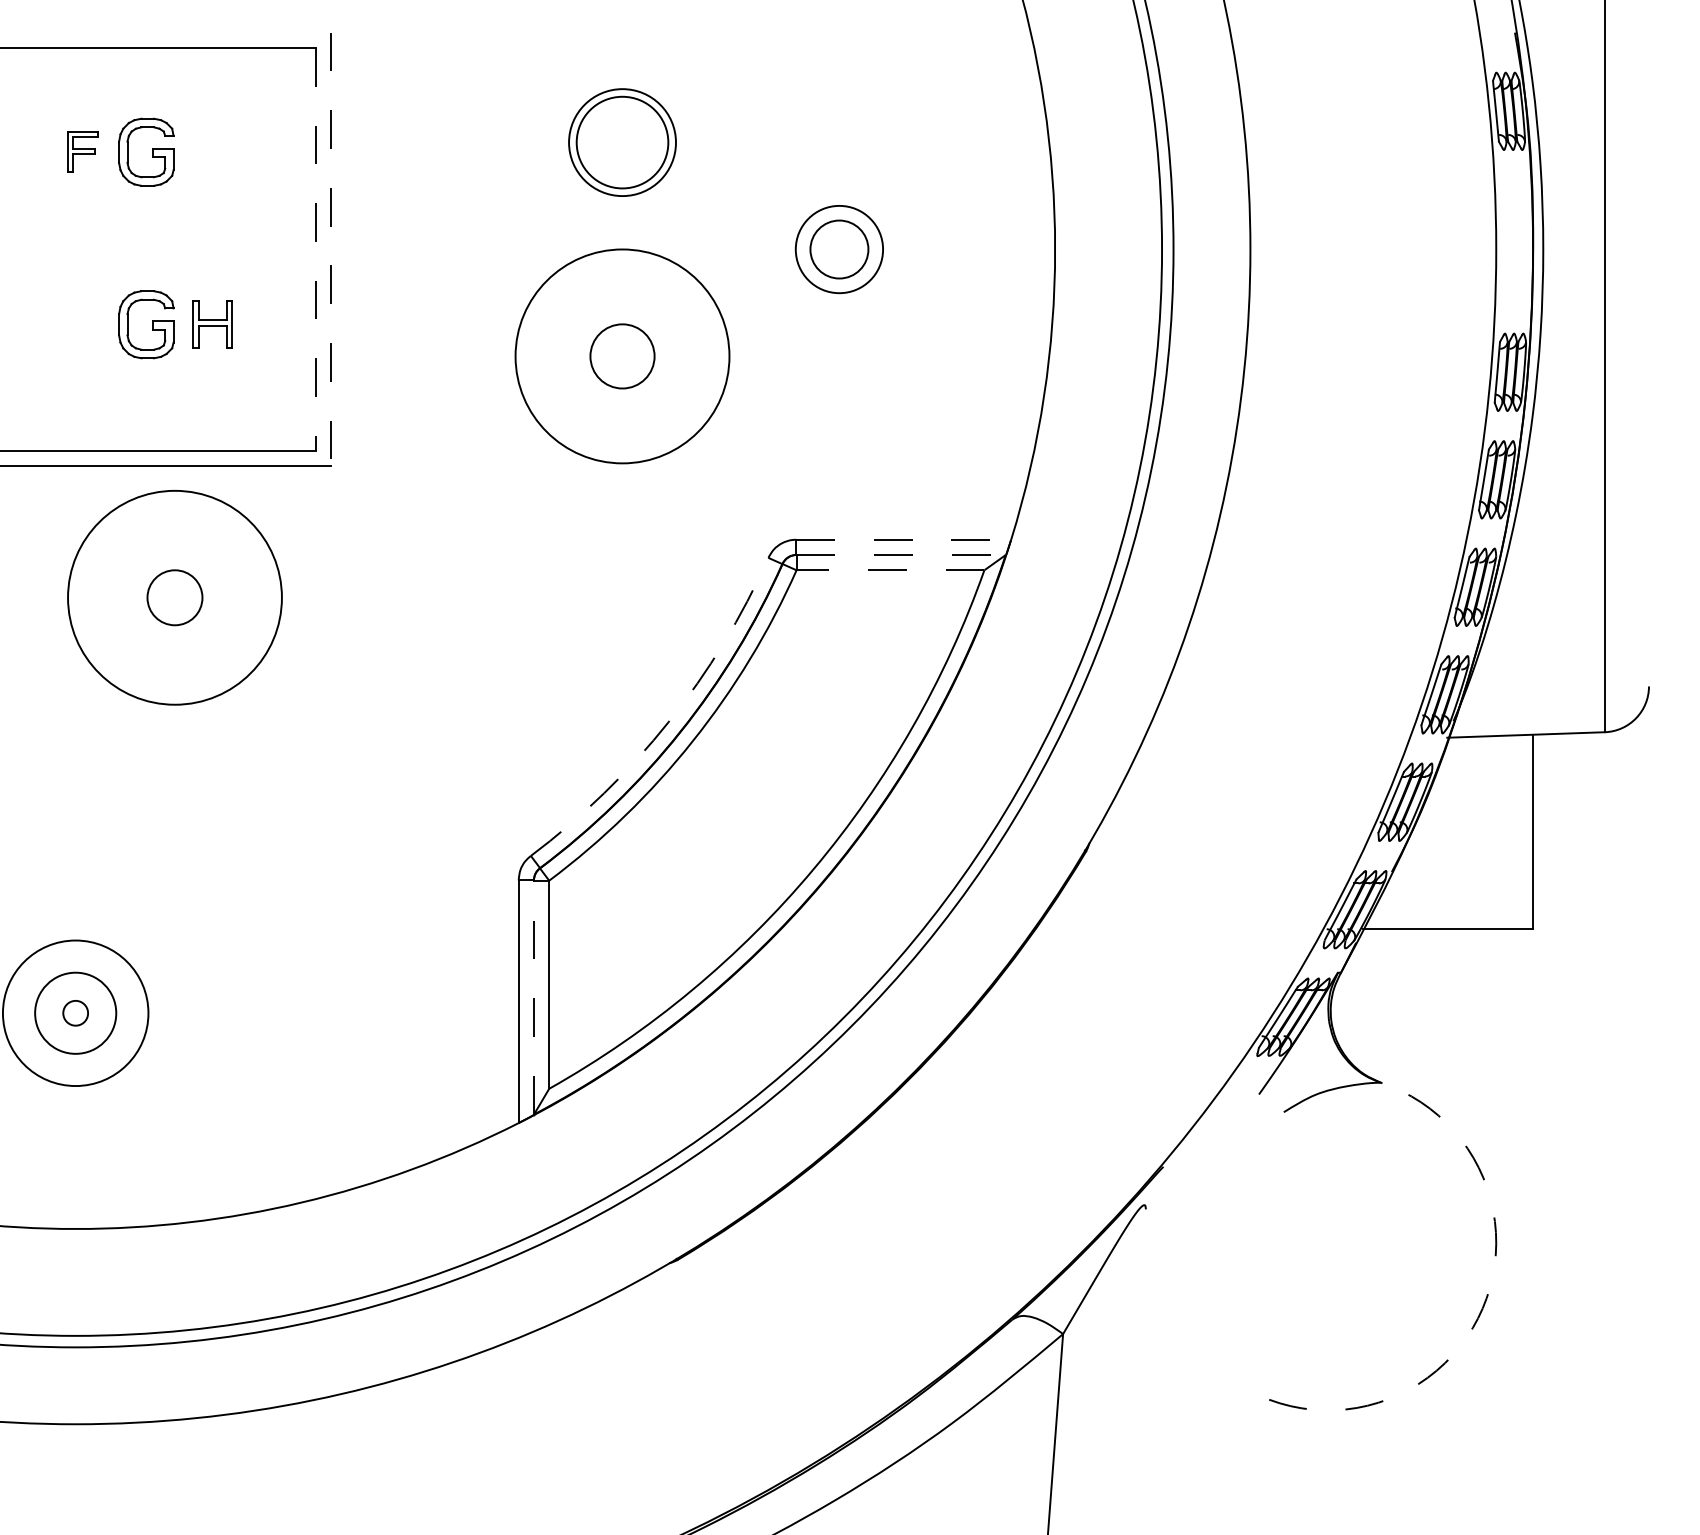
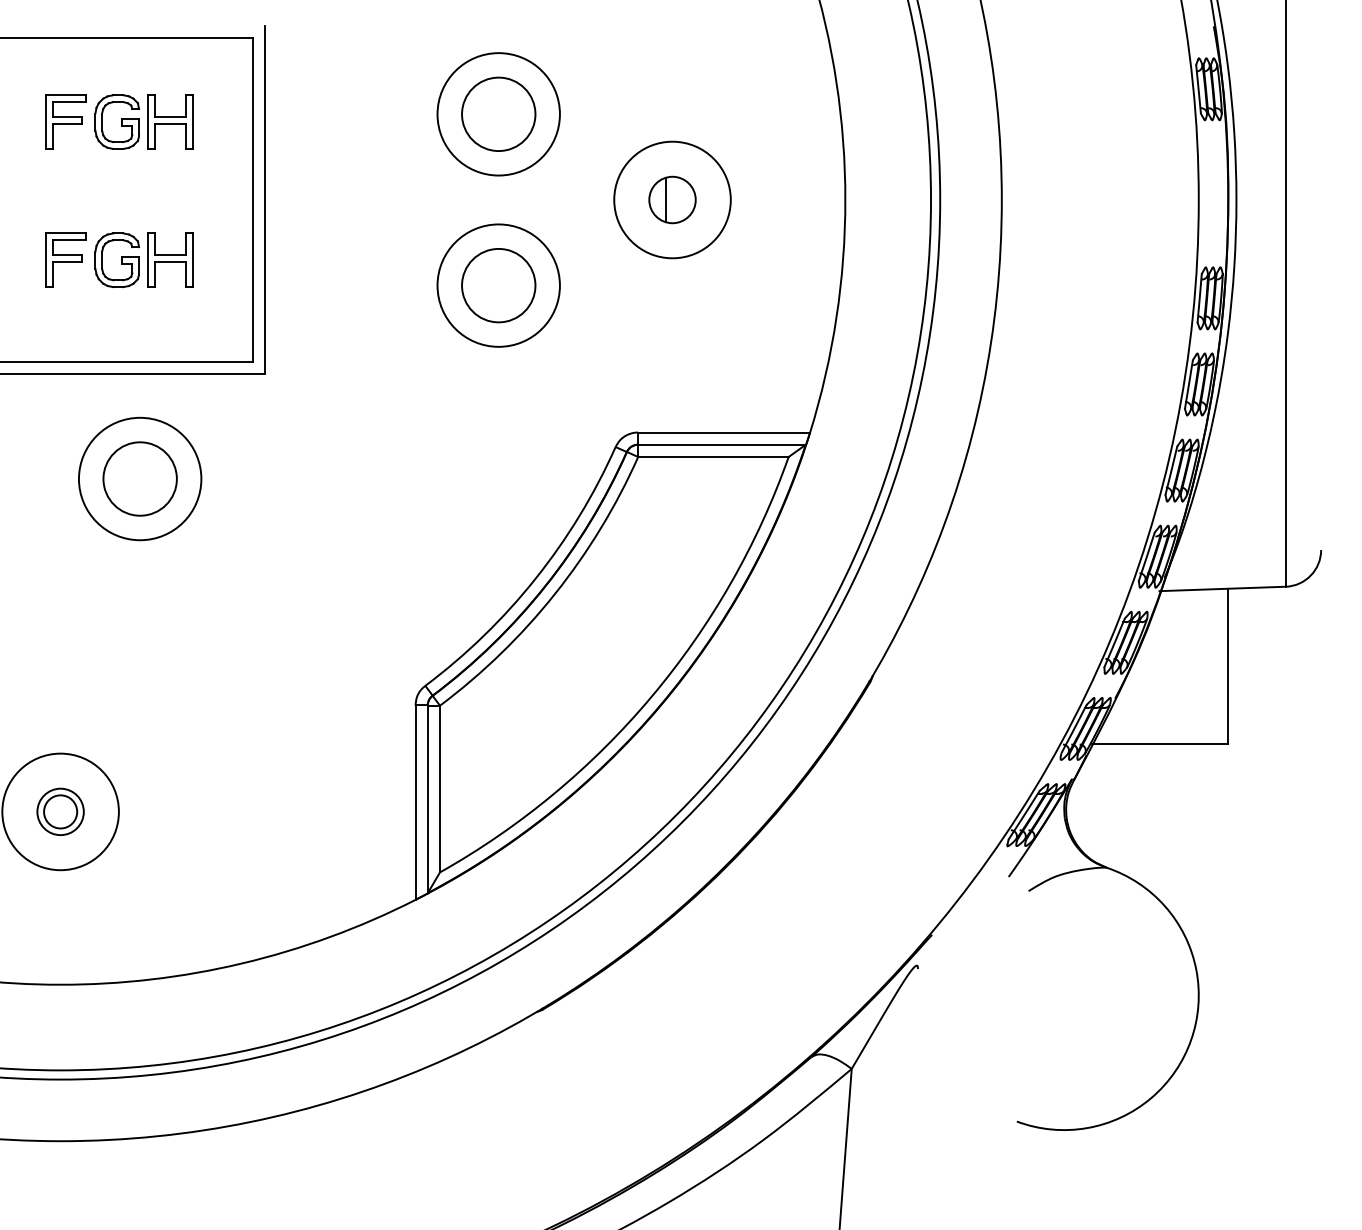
circle: (622, 142) -> (498, 114), size x1.43
part: (82, 152) -> (66, 122), size x1.67
part: (212, 152) -> (170, 122), added
line: (315, 249) -> (252, 199), dashed -> solid
line: (330, 249) -> (264, 199), dashed -> solid
line: (831, 249) -> (666, 199), added
circle: (839, 249) -> (672, 199), size x1.67
part: (82, 324) -> (66, 260), added
part: (212, 324) -> (170, 260), size x1.43
circle: (622, 356) -> (498, 285), size x0.71
circle: (622, 356) -> (498, 285), size x1.43
line: (904, 539) -> (724, 432), dashed -> solid
line: (901, 555) -> (722, 445), dashed -> solid
line: (890, 570) -> (713, 457), dashed -> solid
circle: (174, 597) -> (139, 478), size x0.71
circle: (174, 597) -> (139, 478), size x1.67
arc: (668, 722) -> (535, 578), dashed -> solid
line: (533, 997) -> (427, 799), dashed -> solid
circle: (75, 1012) -> (60, 811), size x1.67
circle: (75, 1013) -> (60, 812), size x0.71
arc: (1486, 1298) -> (1190, 1040), dashed -> solid

